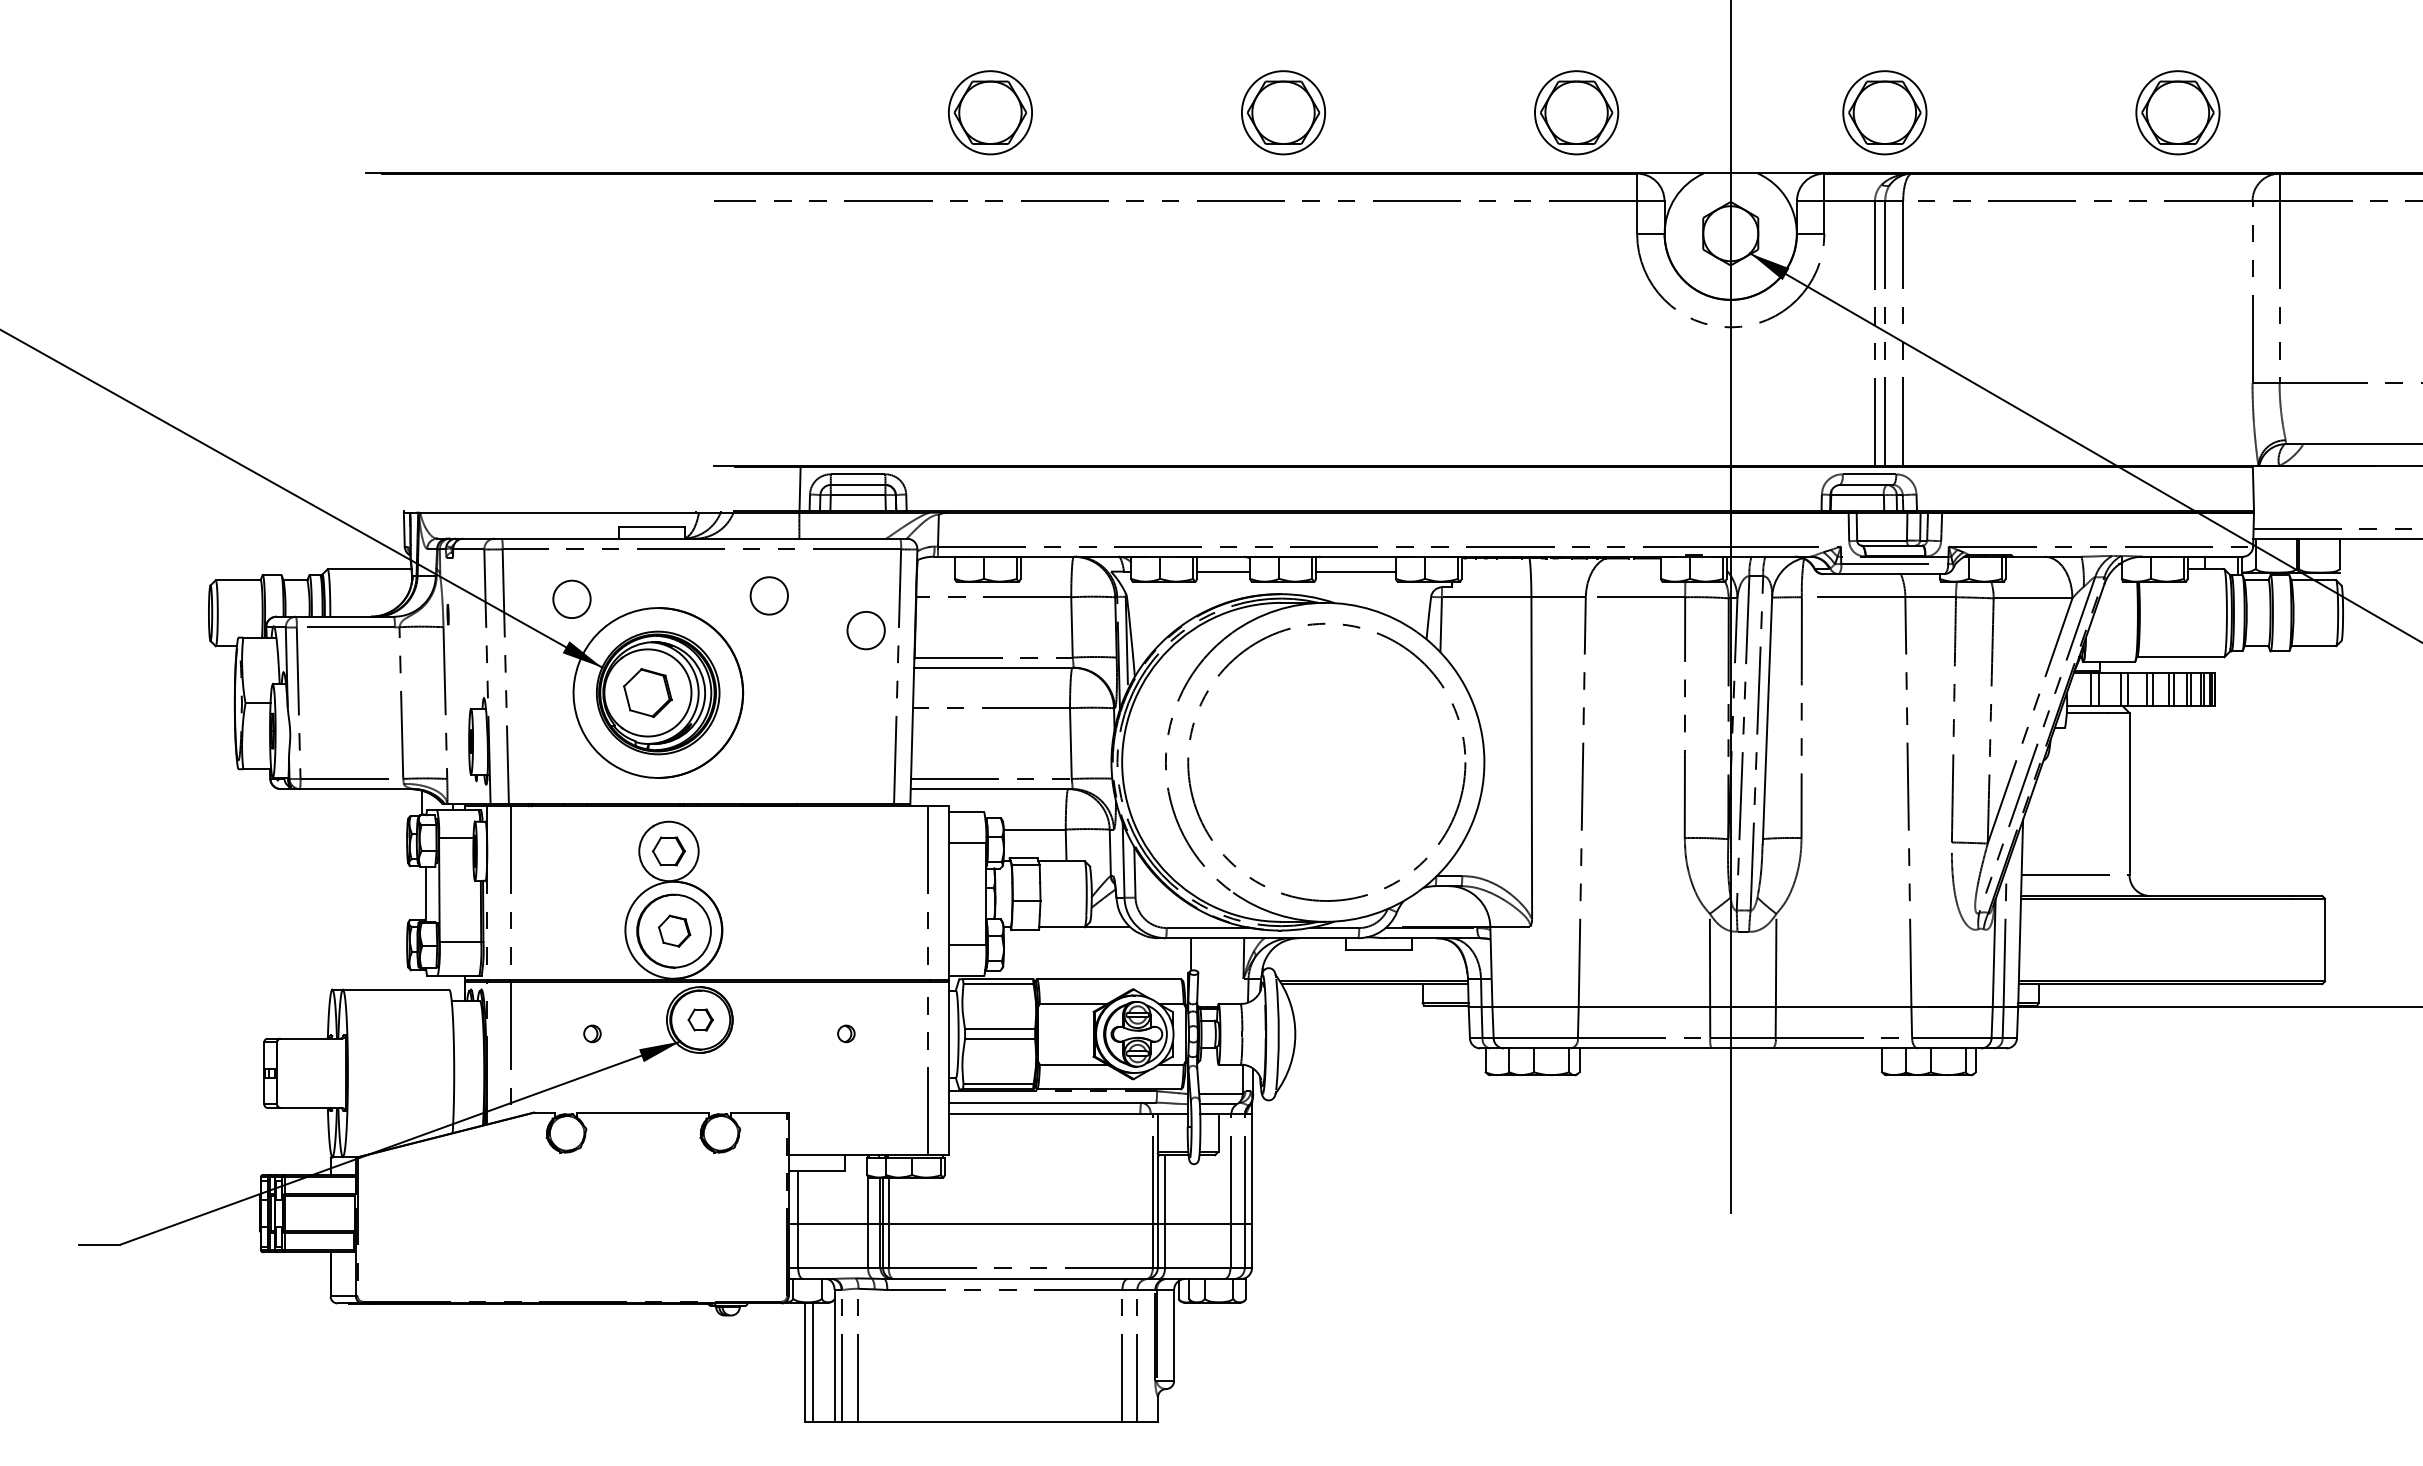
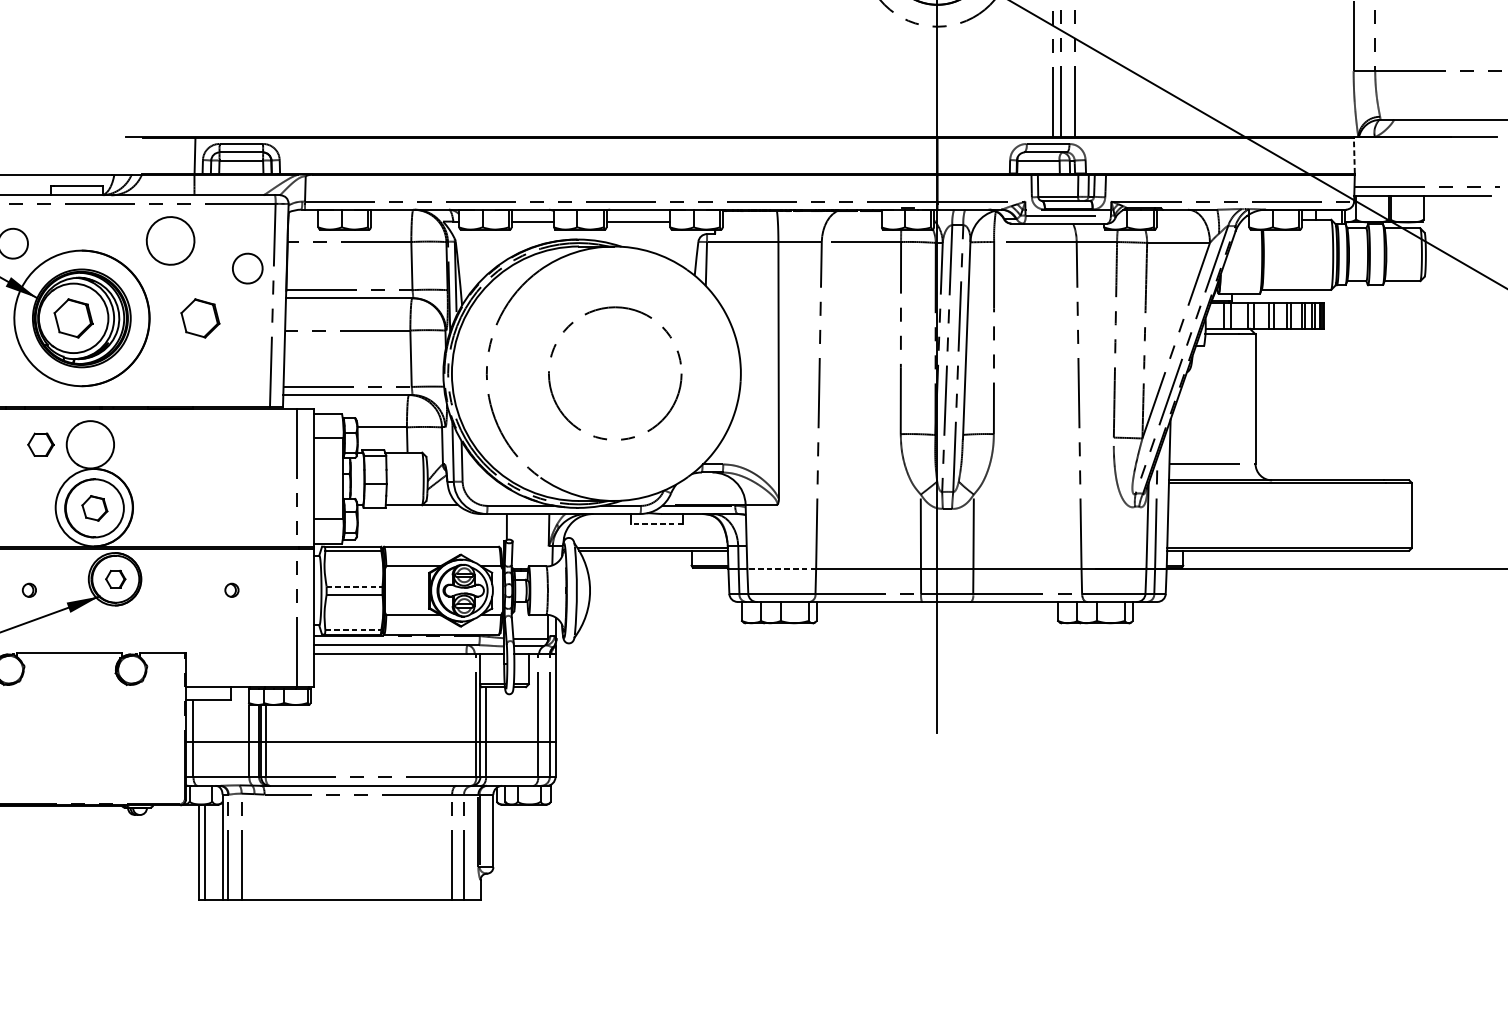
line: (2253, 488) -> (1354, 155), solid -> dashed
part: (768, 595) -> (169, 240), size x1.6
part: (806, 692) -> (200, 318), added
circle: (1326, 761) -> (614, 373), size x0.6
part: (668, 851) -> (40, 444), moved
line: (1379, 950) -> (657, 523), solid -> dashed
line: (1535, 1006) -> (781, 568), solid -> dashed
line: (1000, 1029) -> (354, 586), solid -> dashed
line: (999, 1084) -> (354, 630), solid -> dashed

